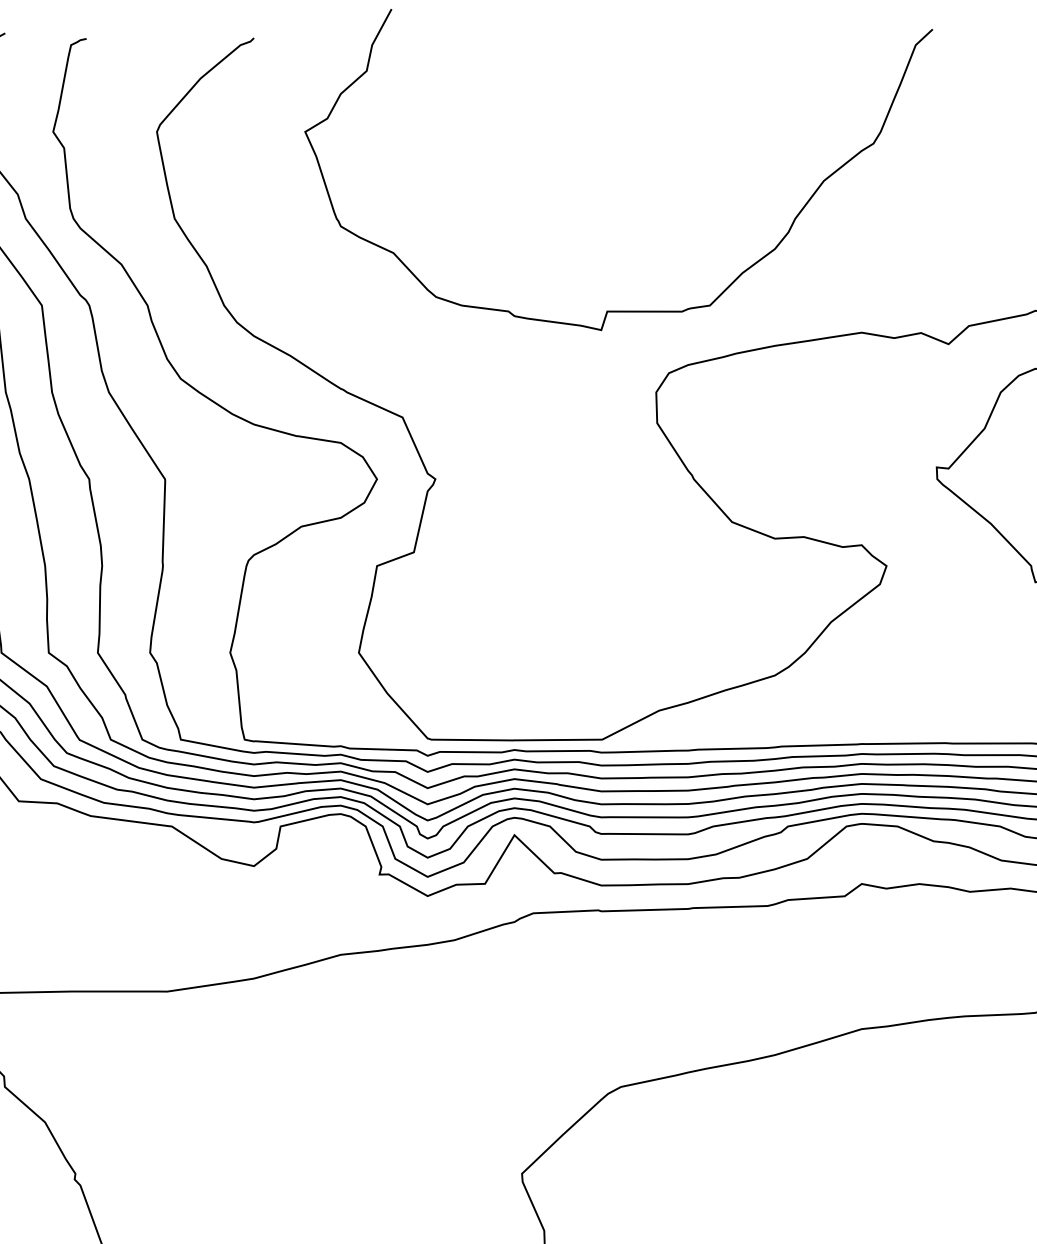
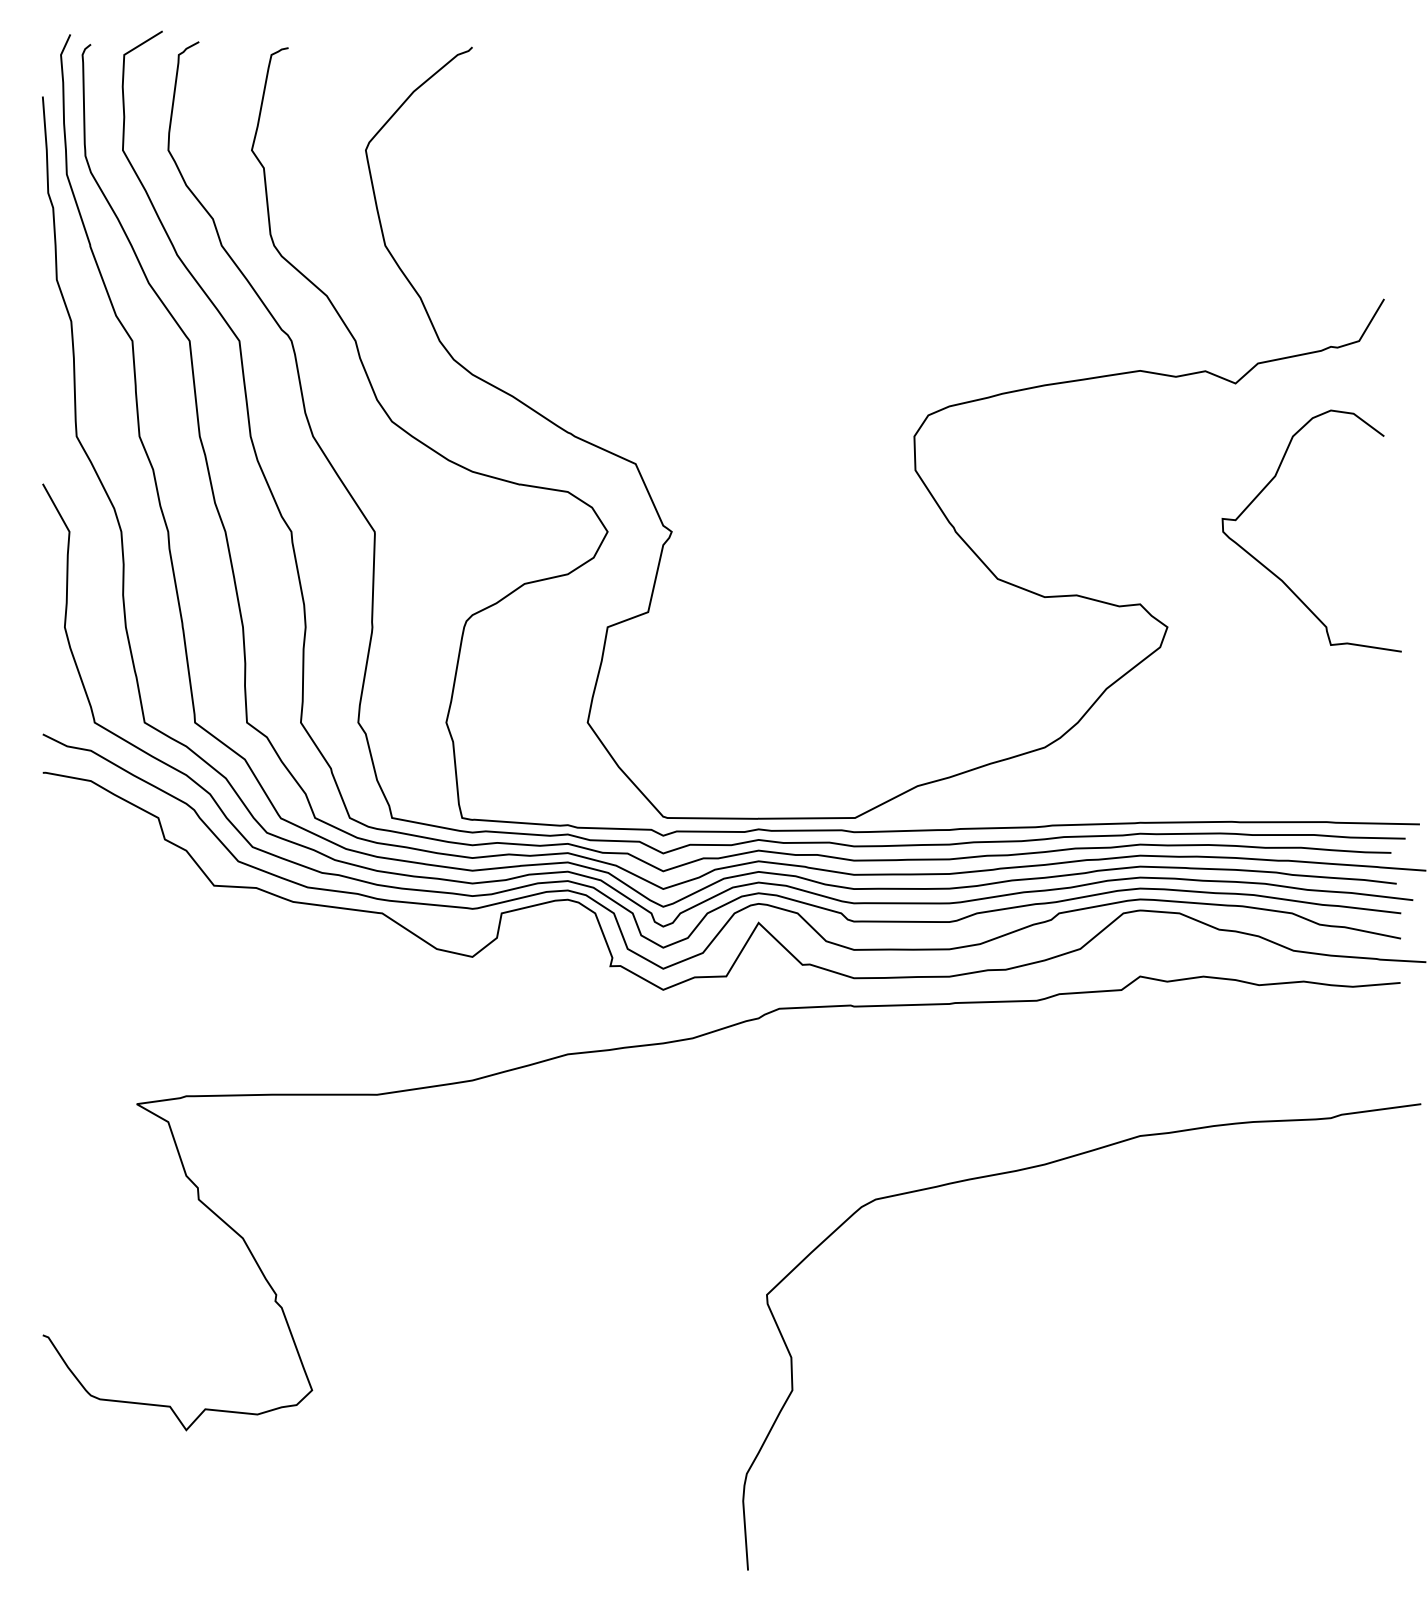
curve: (618, 310) -> (872, 346), removed

